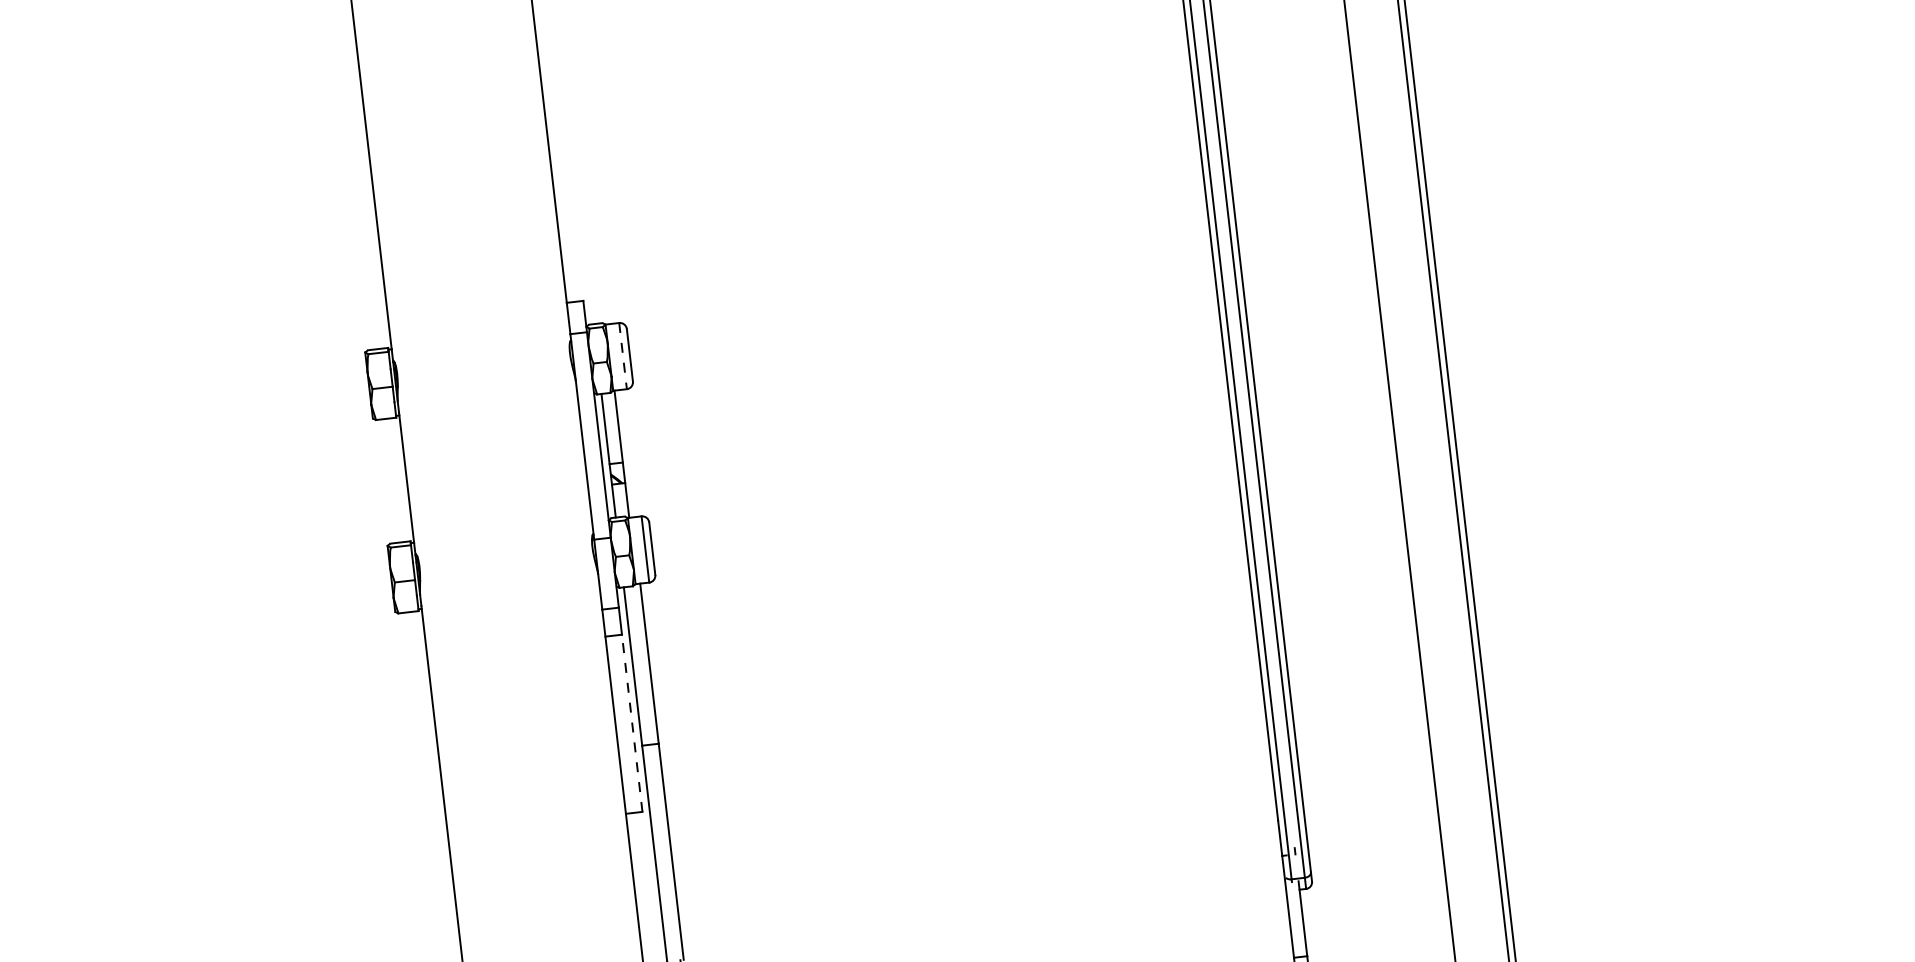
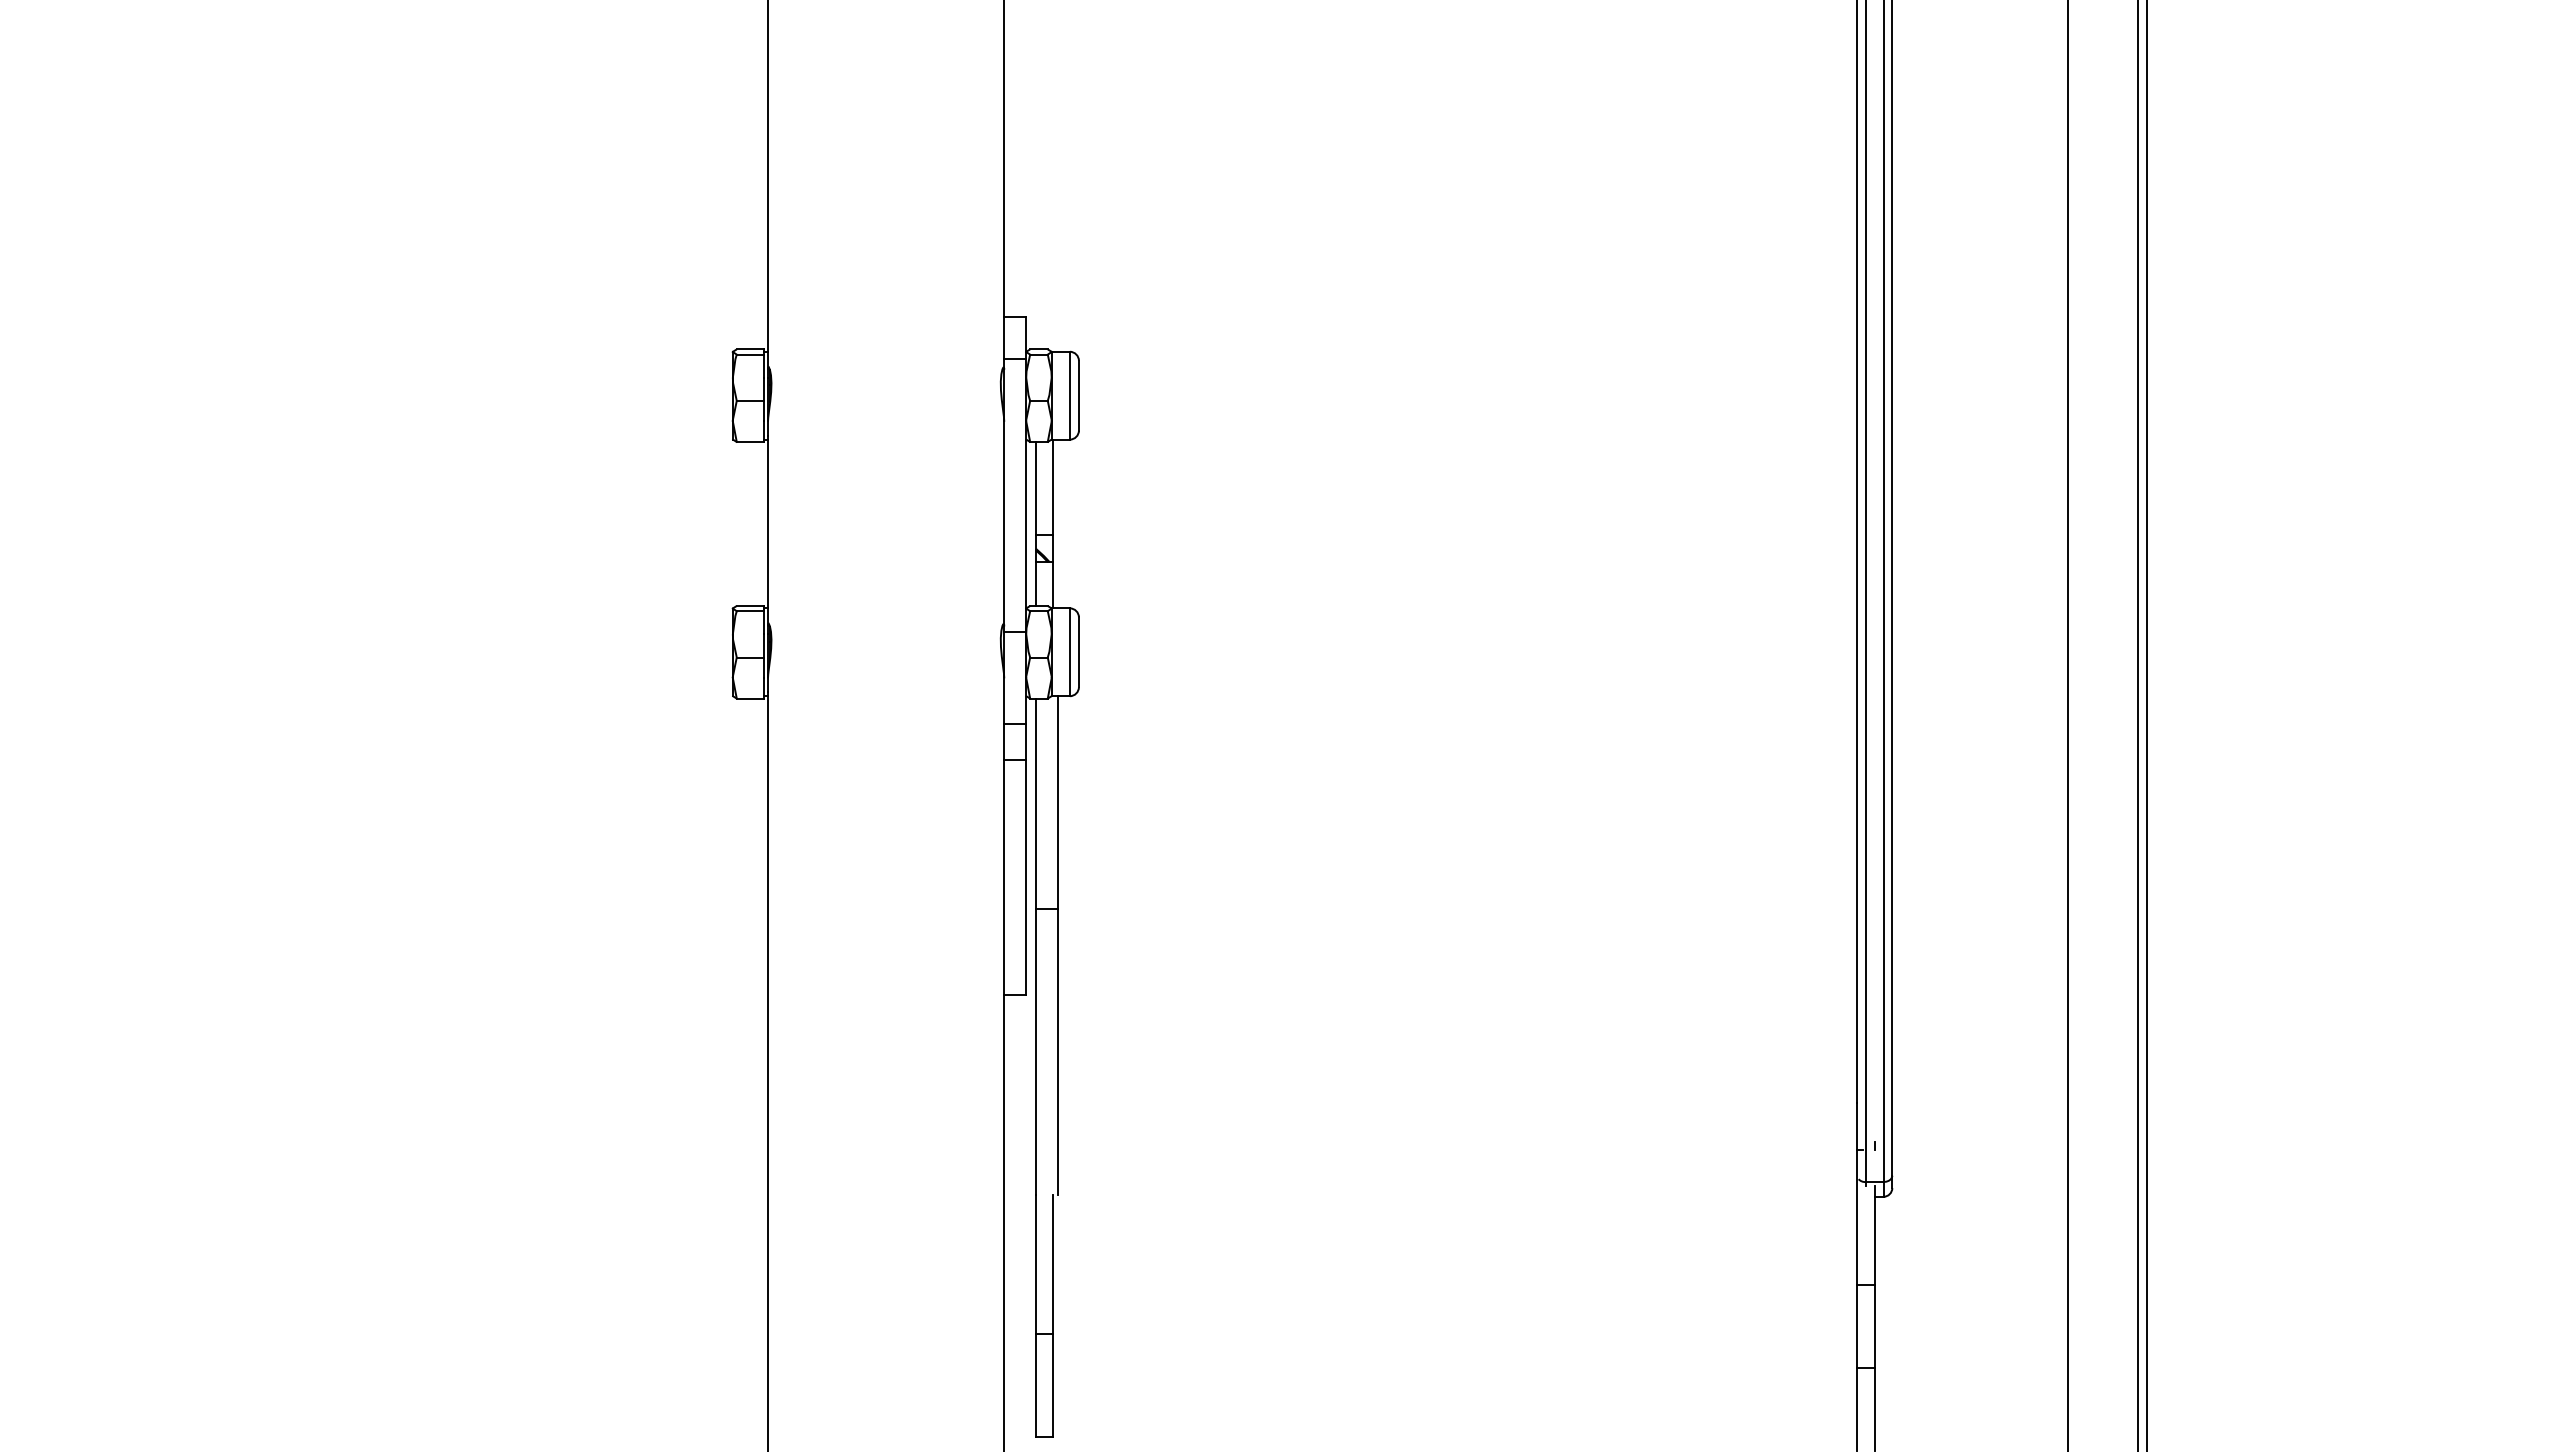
line: (622, 355) -> (1069, 395), dashed -> solid
line: (632, 723) -> (1026, 877), dashed -> solid

